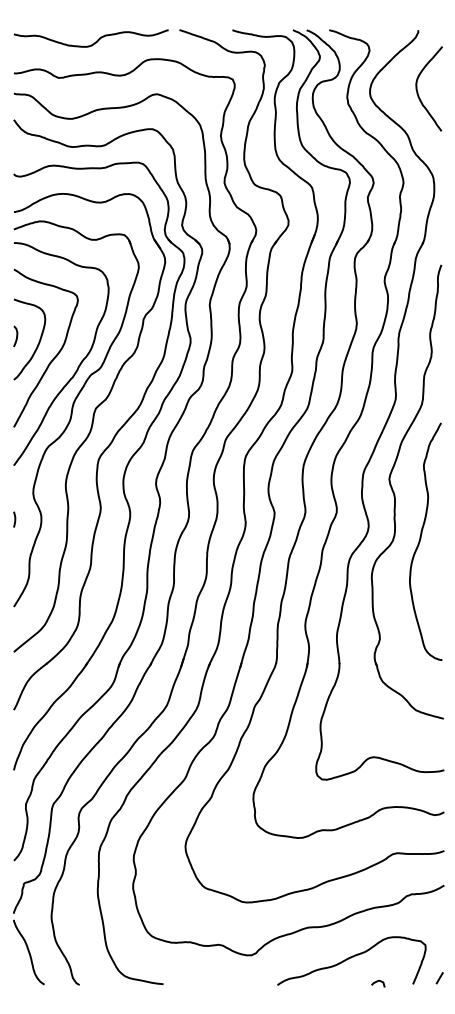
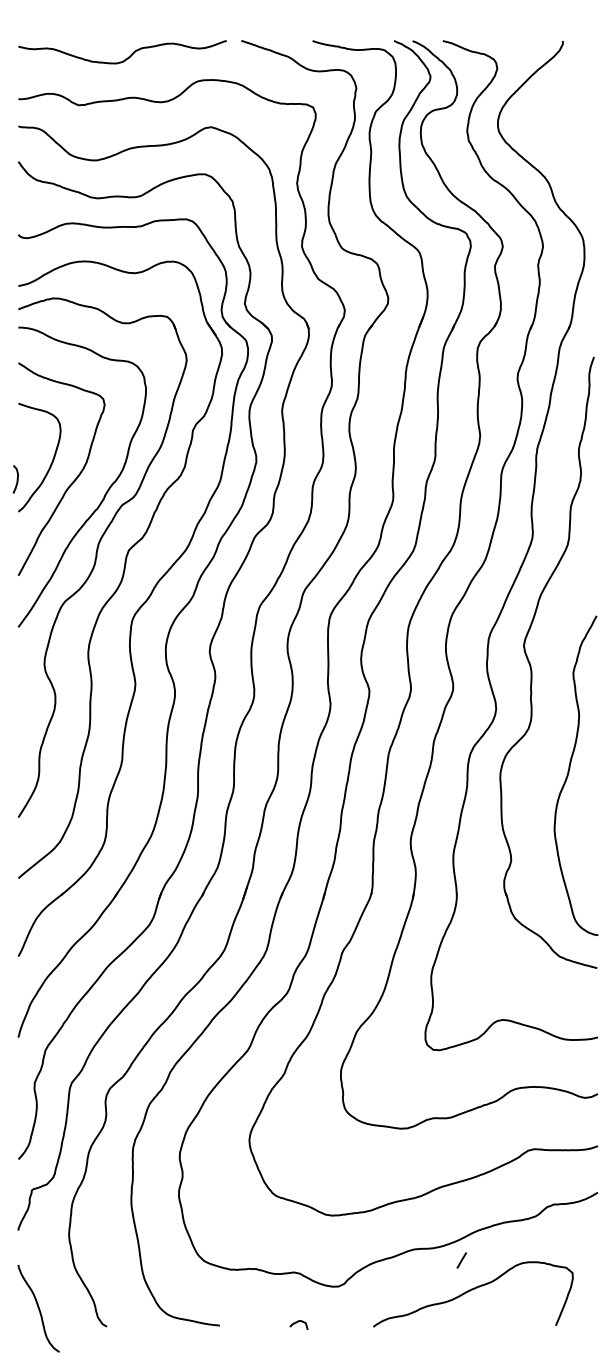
curve: (418, 91) -> (562, 123), removed
curve: (16, 336) -> (16, 479), moved
curve: (14, 519) -> (19, 699), removed
curve: (420, 540) -> (569, 773), moved
curve: (28, 952) -> (38, 1308), moved
line: (439, 978) -> (461, 1260), moved
curve: (377, 981) -> (298, 1322), moved

